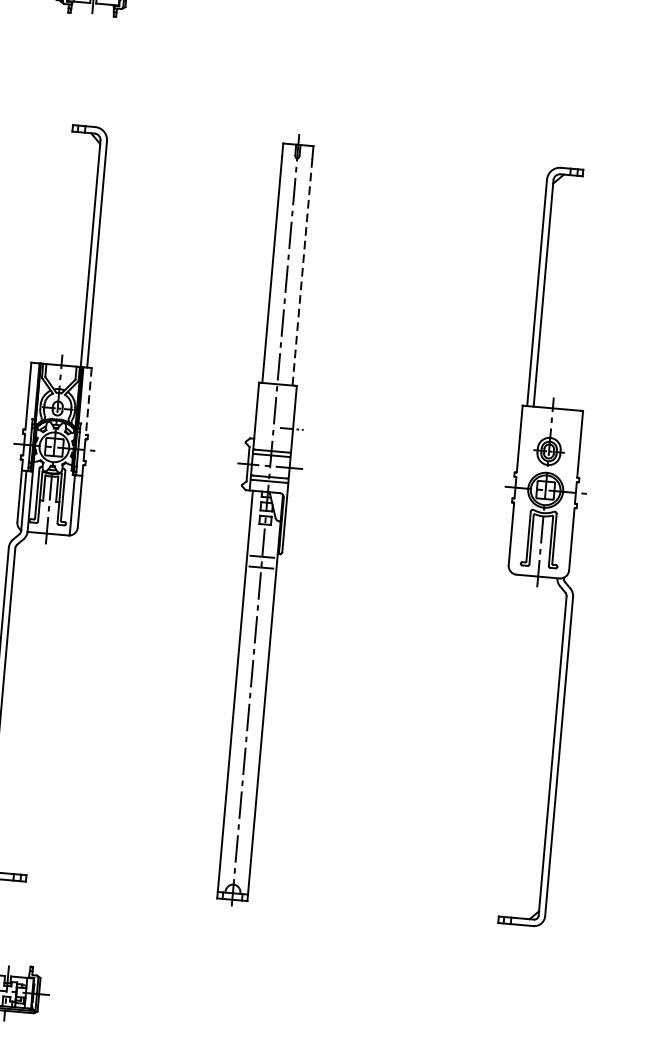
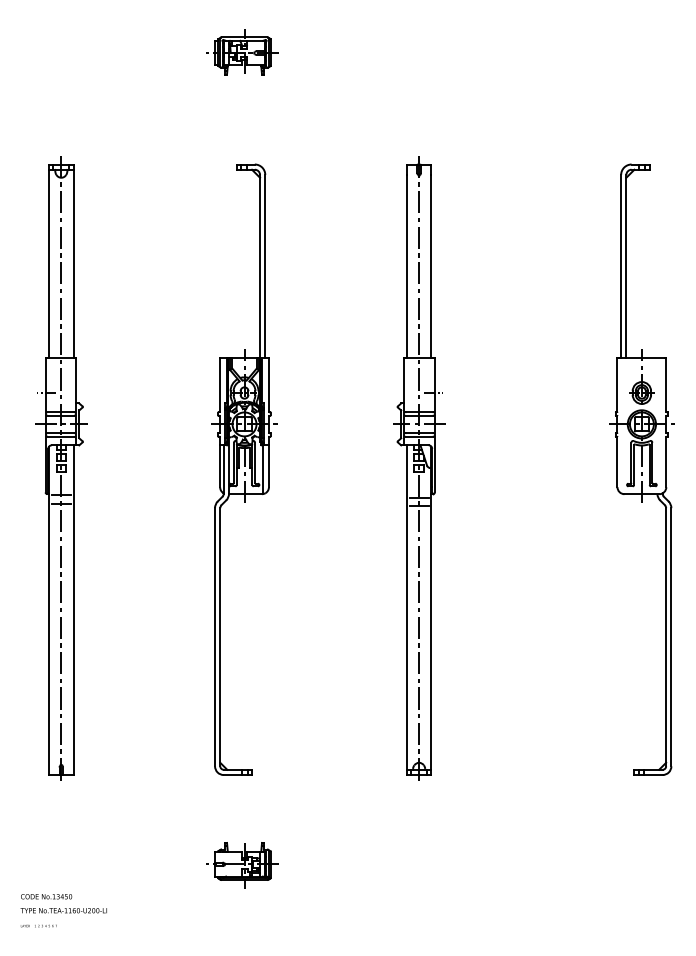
line: (302, 272) -> (431, 266), dashed -> solid
line: (88, 400) -> (268, 384), dashed -> solid

